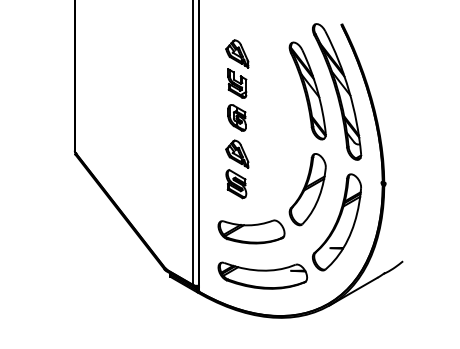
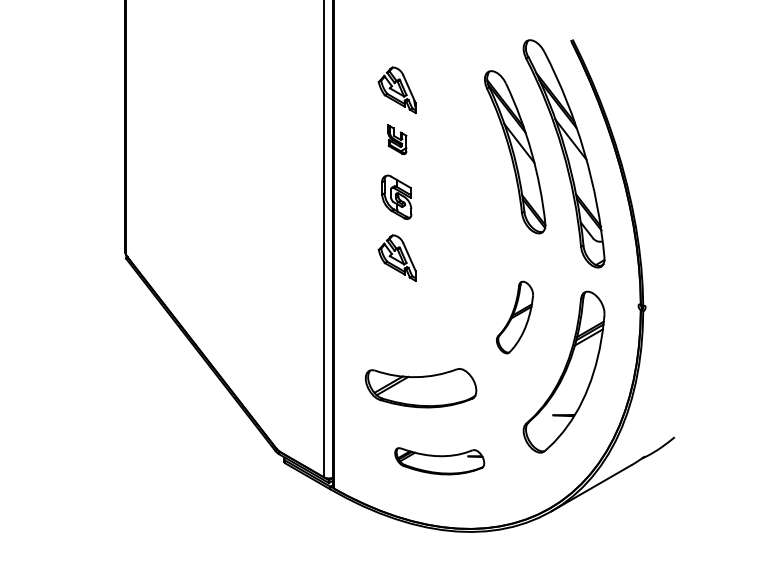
part: (237, 83) -> (397, 139), size x0.6
part: (236, 184) -> (395, 308), removed
part: (307, 189) -> (514, 317), size x0.6
part: (262, 275) -> (439, 461), size x0.6

